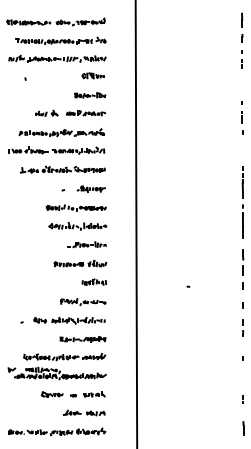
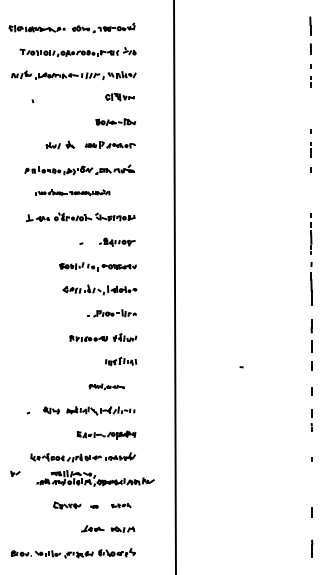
part: (56, 150) -> (72, 192), size x0.6
part: (82, 301) -> (106, 386), size x0.6
part: (60, 373) -> (95, 478), moved
part: (94, 394) -> (121, 505), size x0.7

